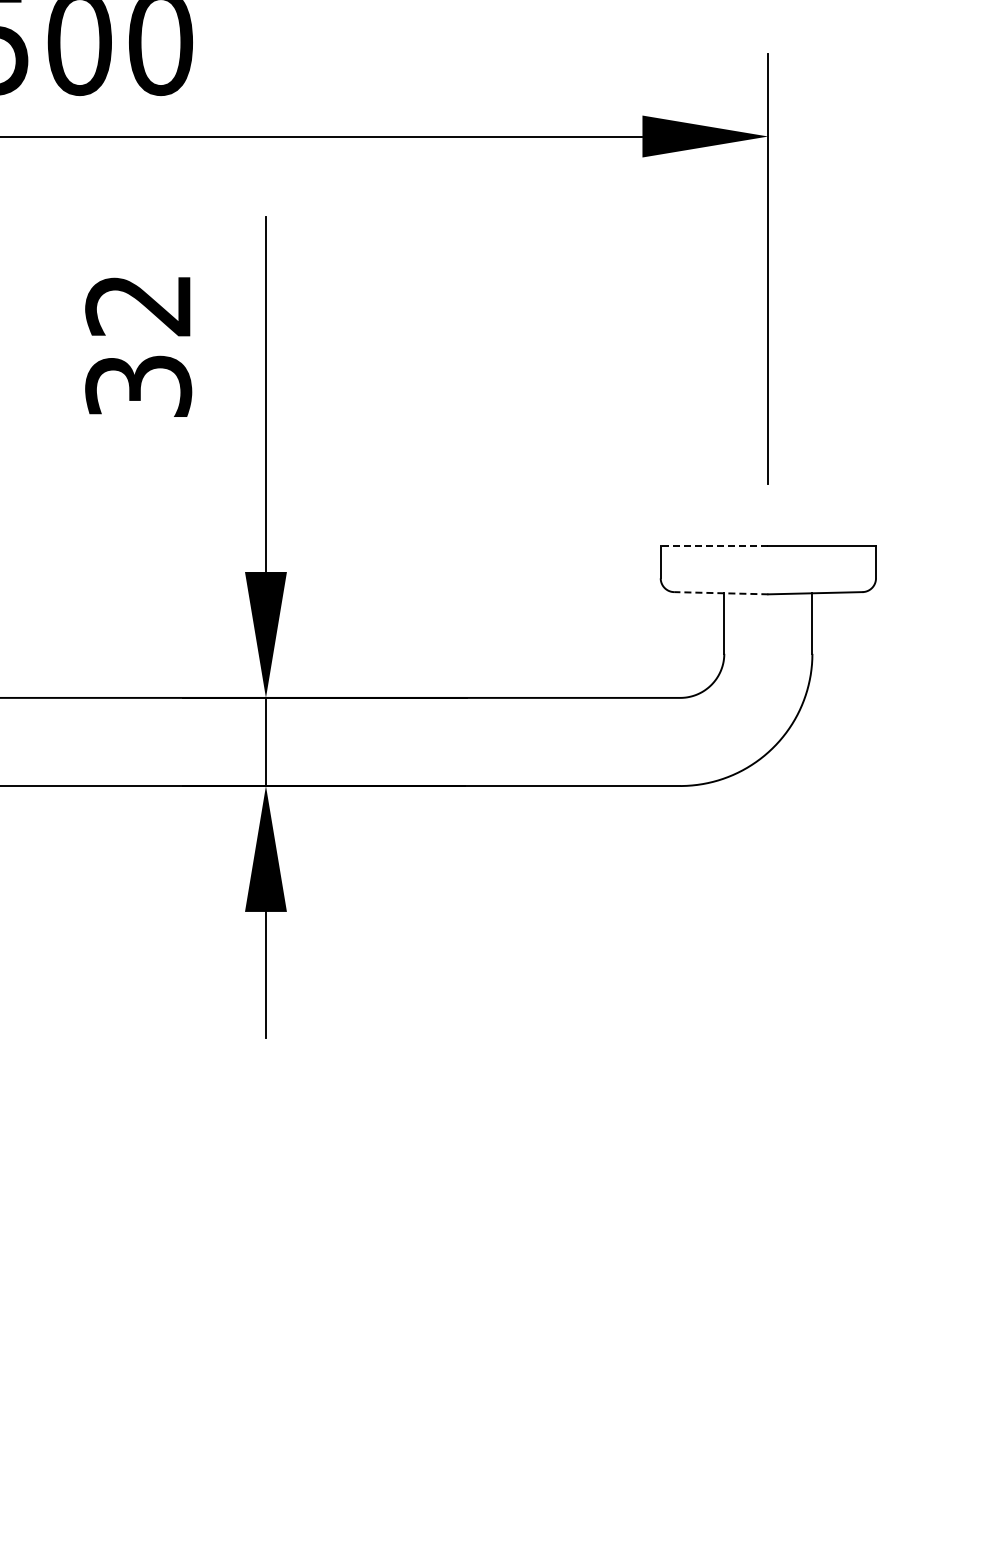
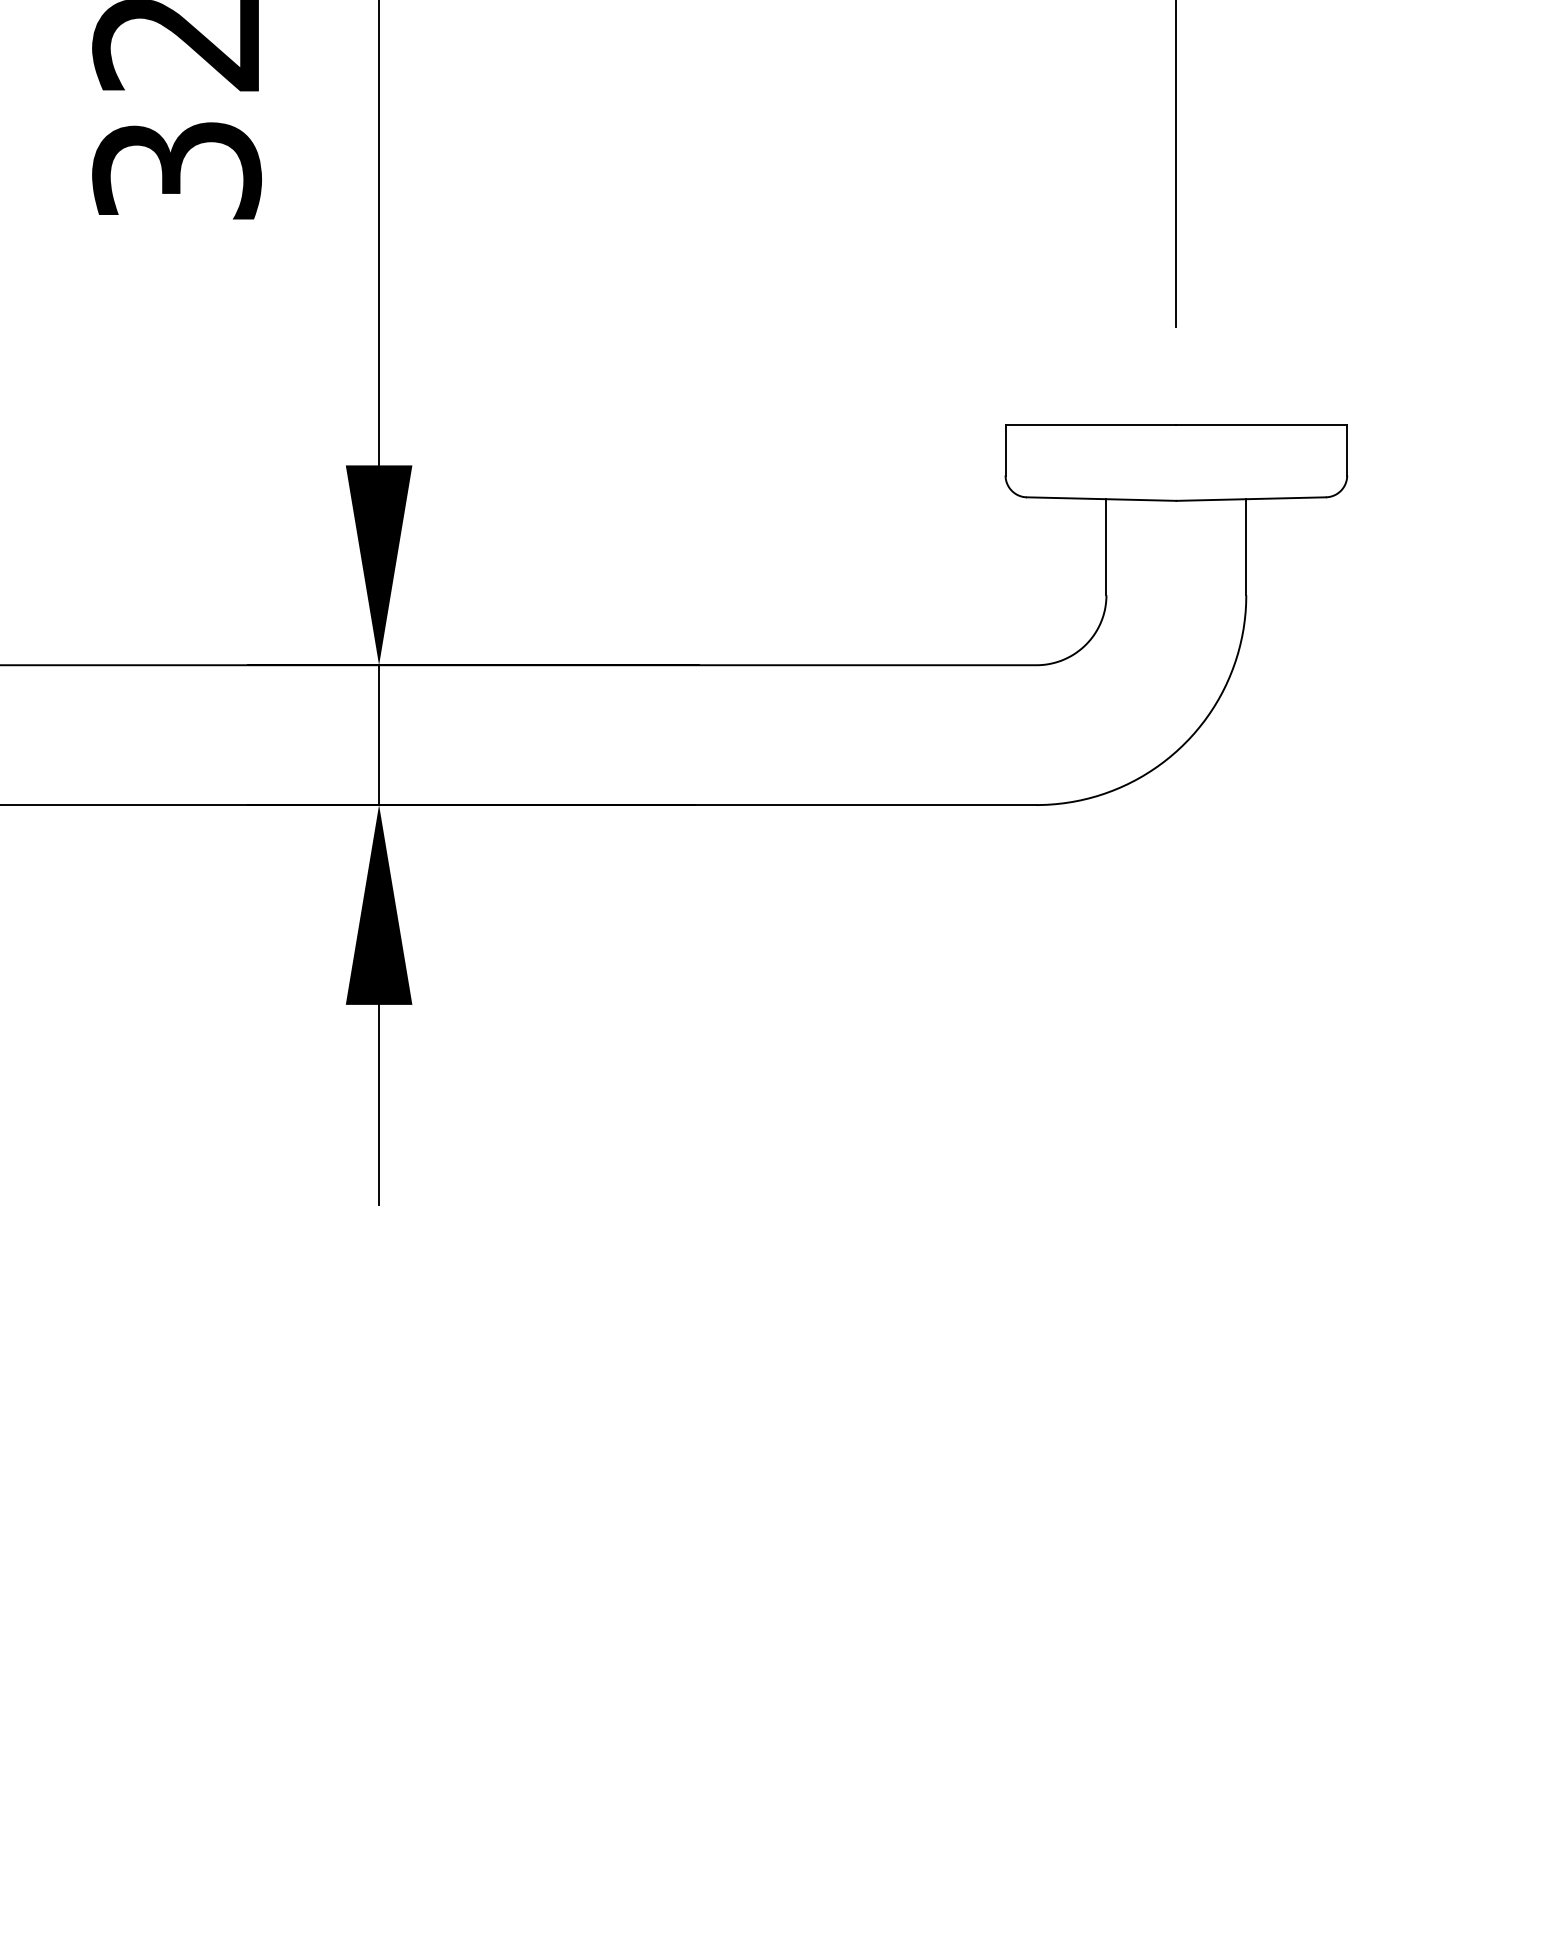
line: (714, 546) -> (1090, 424), dashed -> solid
line: (720, 593) -> (1100, 499), dashed -> solid

